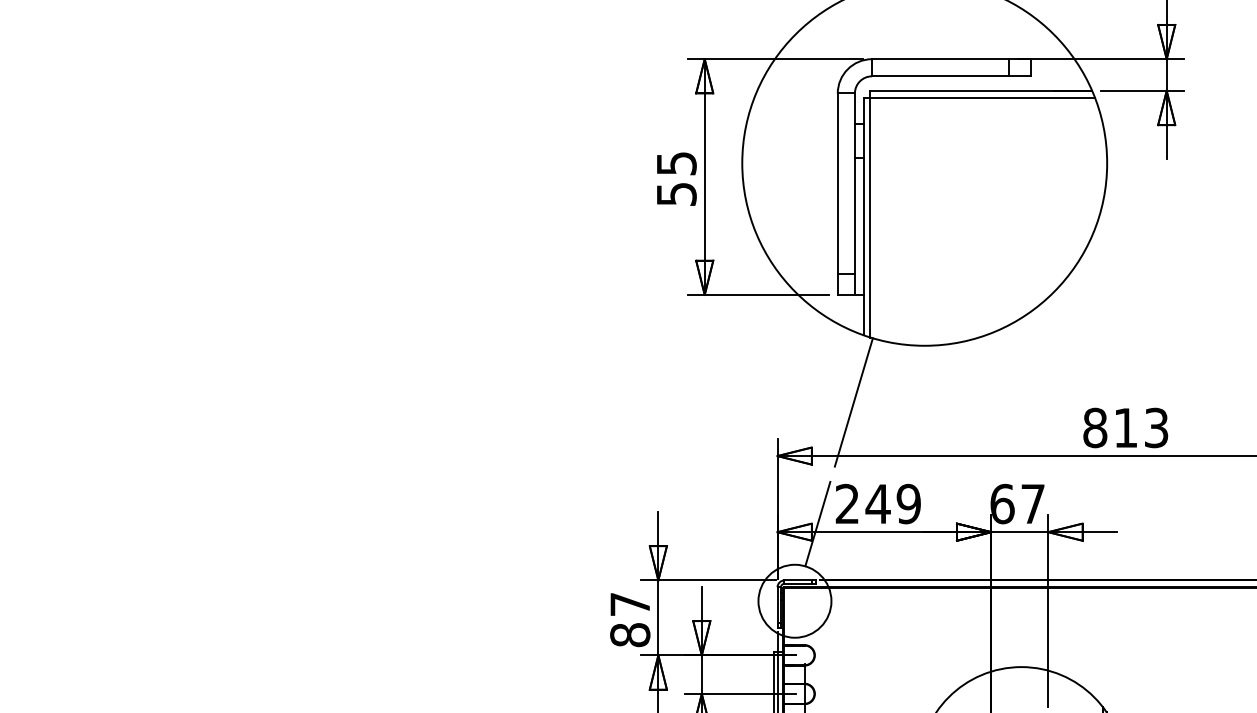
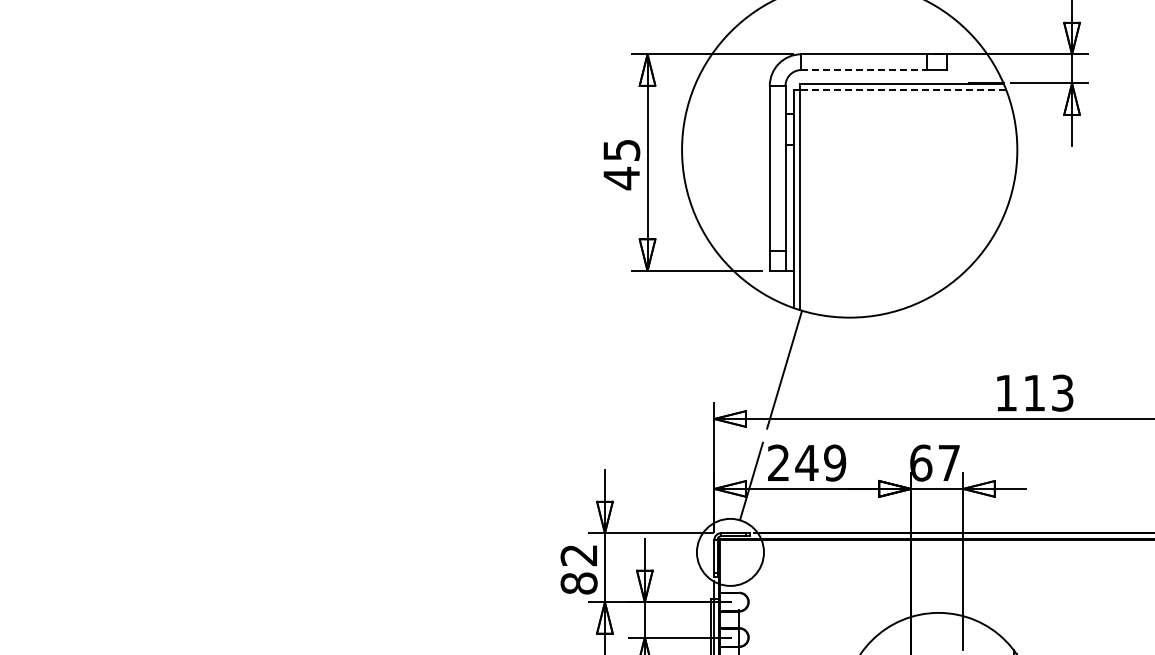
line: (940, 76) -> (864, 70), solid -> dashed
line: (982, 97) -> (902, 89), solid -> dashed
text: (676, 194) -> (621, 178), 55 -> 45
text: (1095, 427) -> (1006, 392), 813 -> 113
text: (629, 604) -> (578, 555), 87 -> 82

